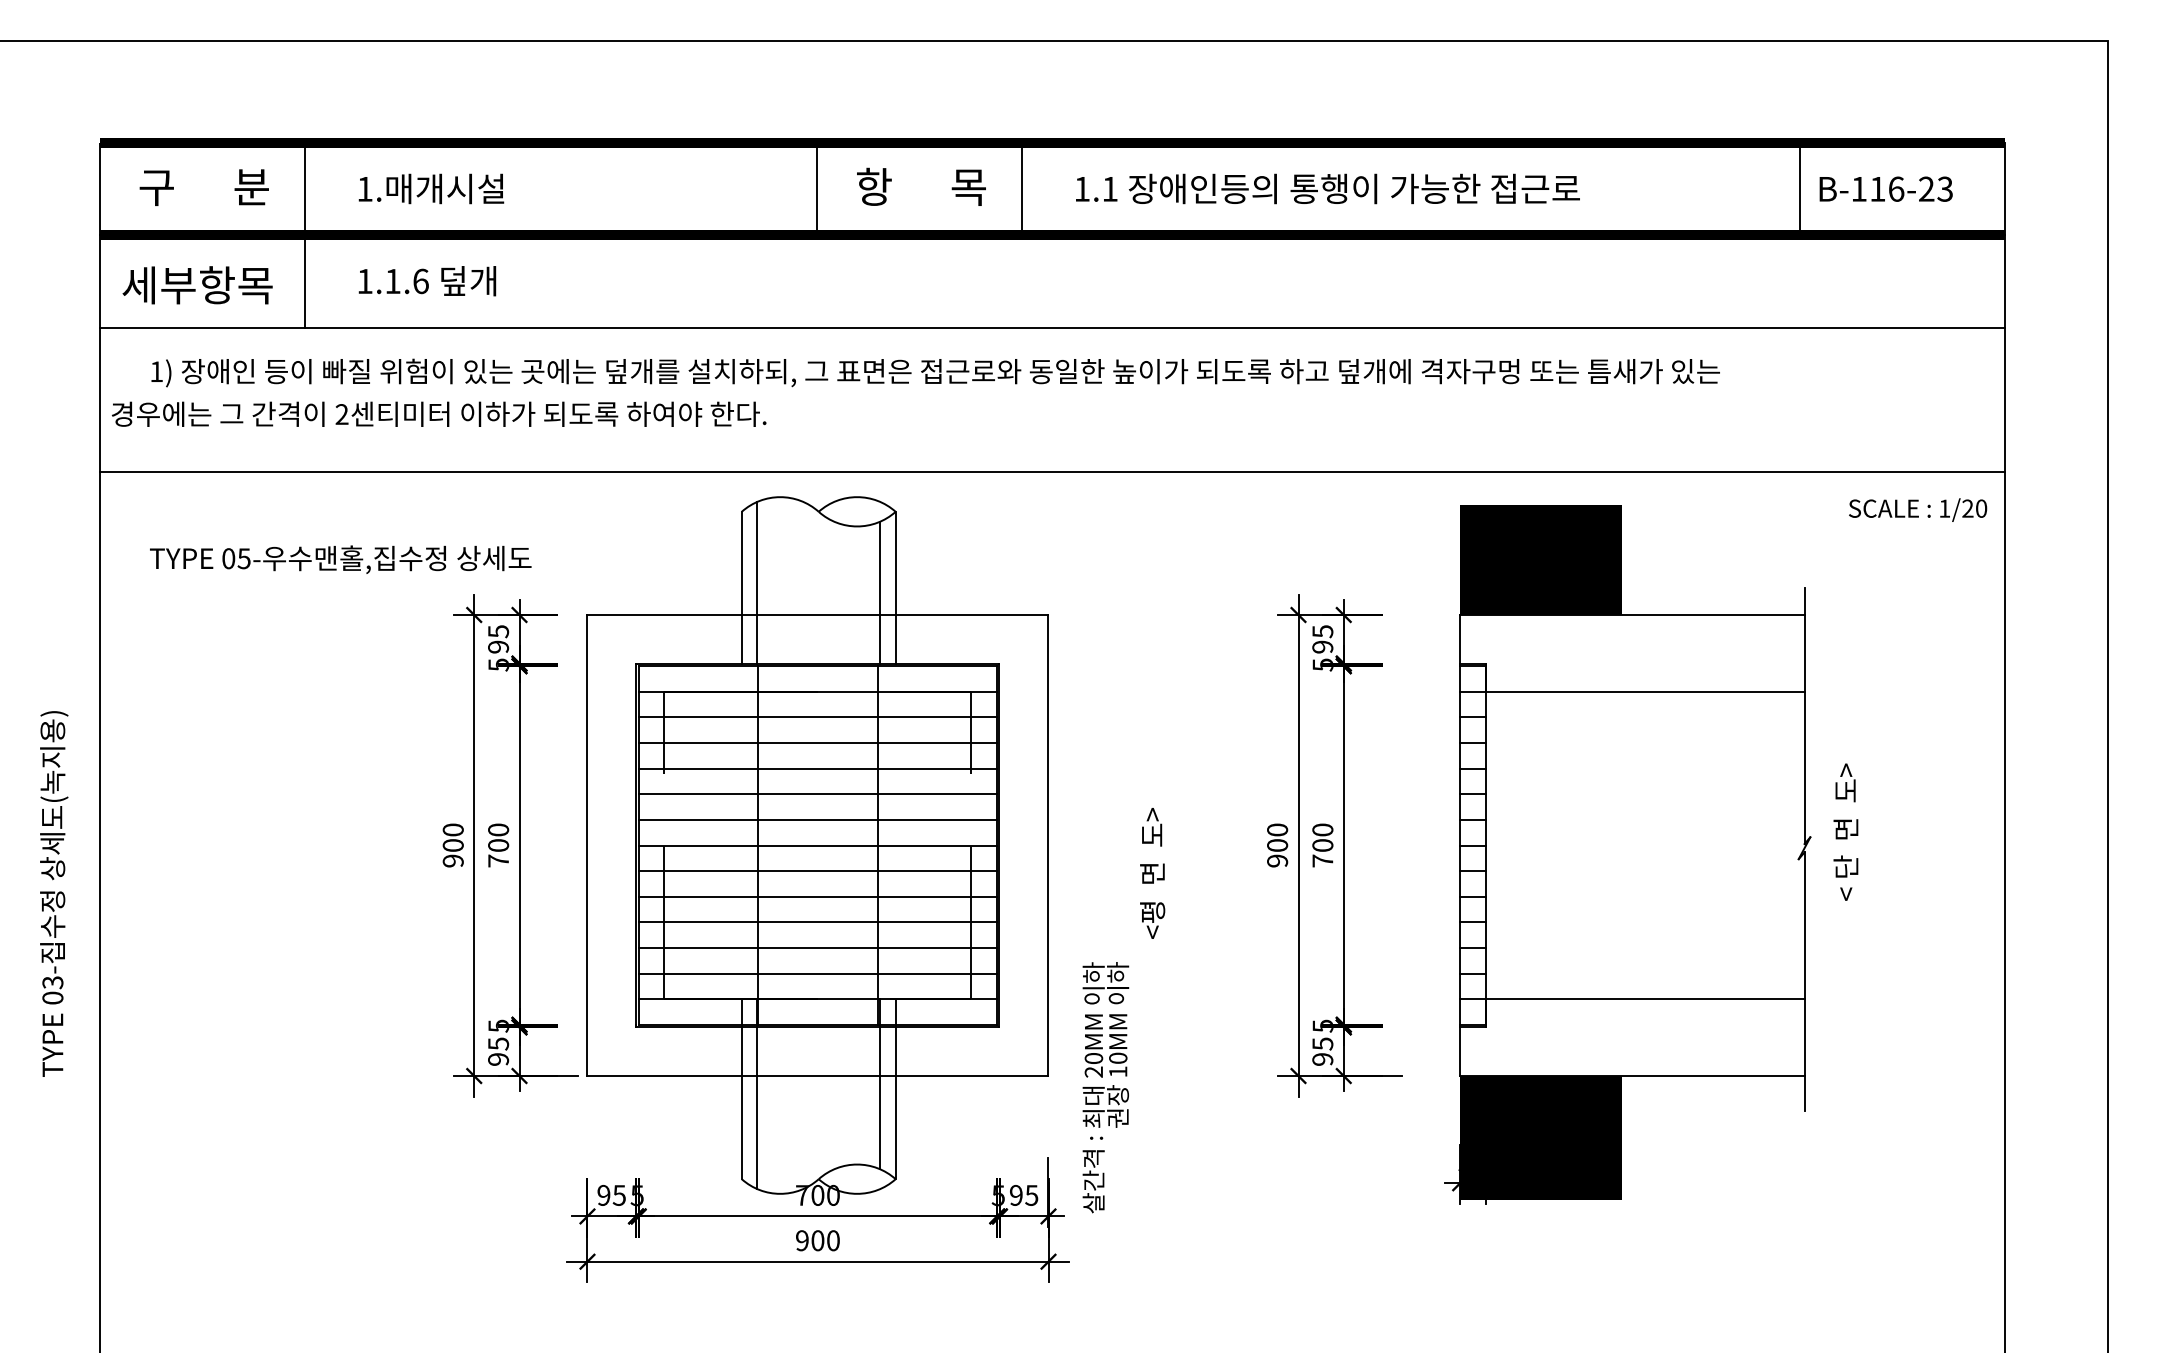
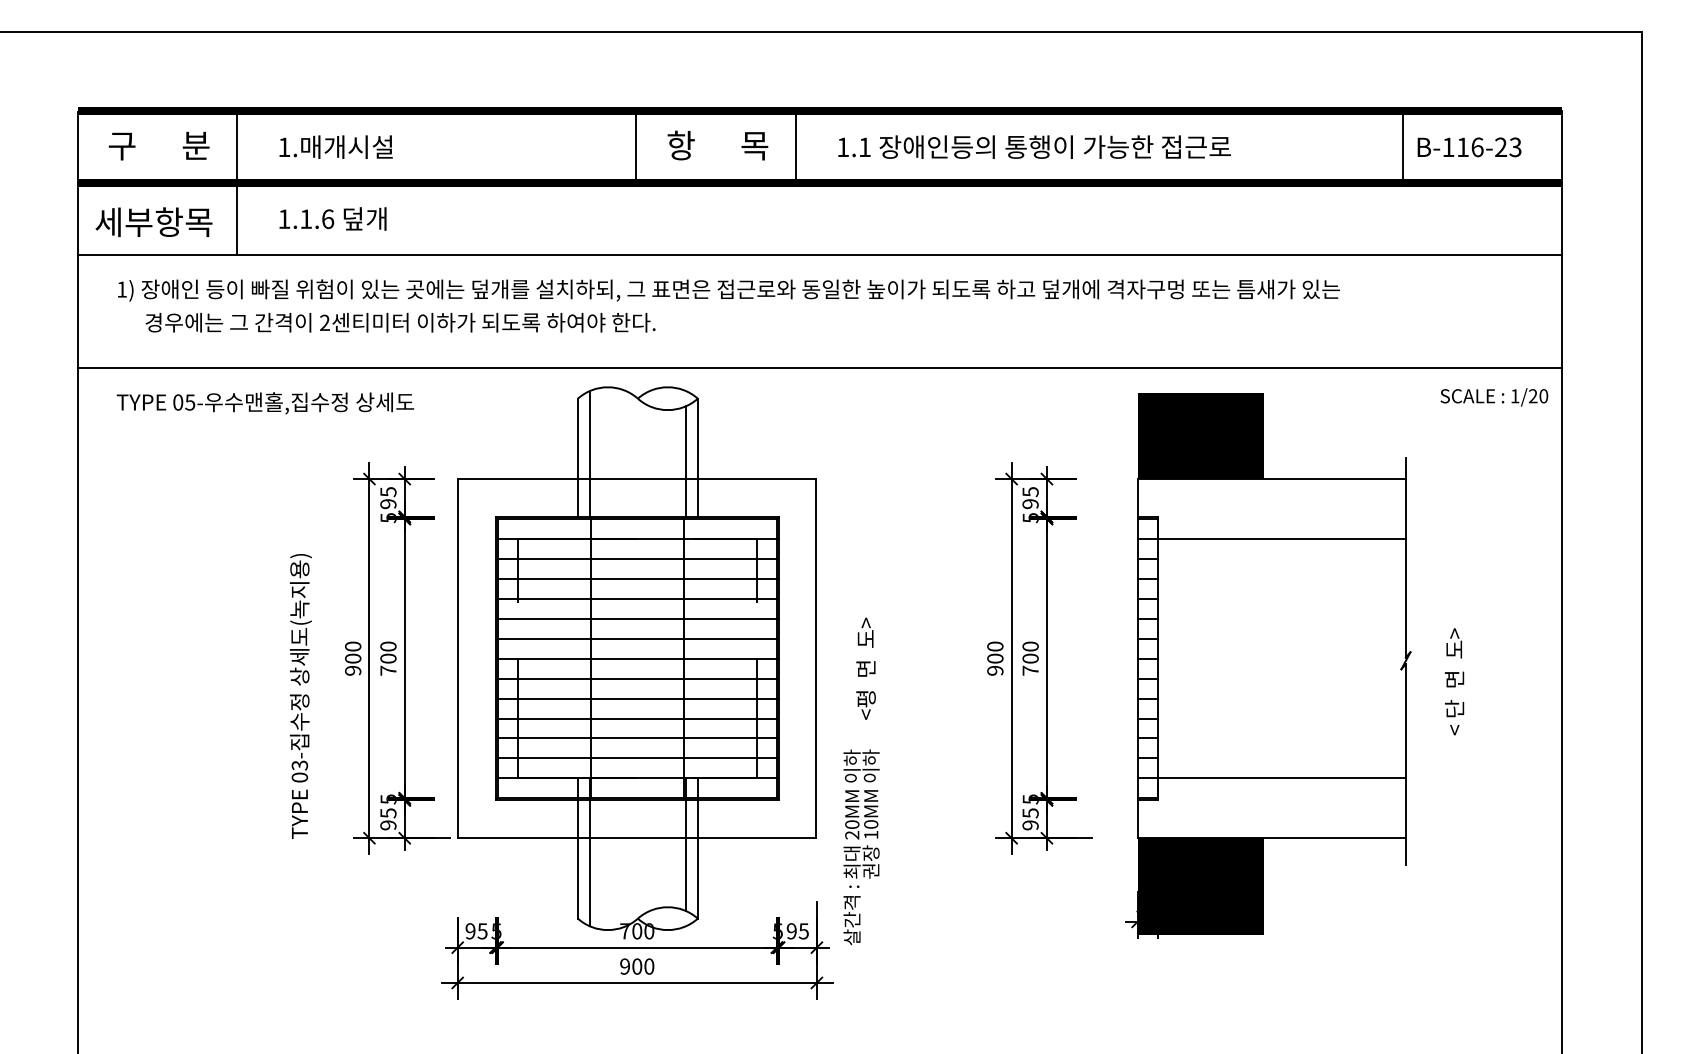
text: (439, 413) -> (400, 322), moved
text: (340, 559) -> (265, 403), moved
text: (1845, 831) -> (1454, 681), moved
text: (1152, 873) -> (865, 668), moved
text: (54, 893) -> (301, 696), moved

